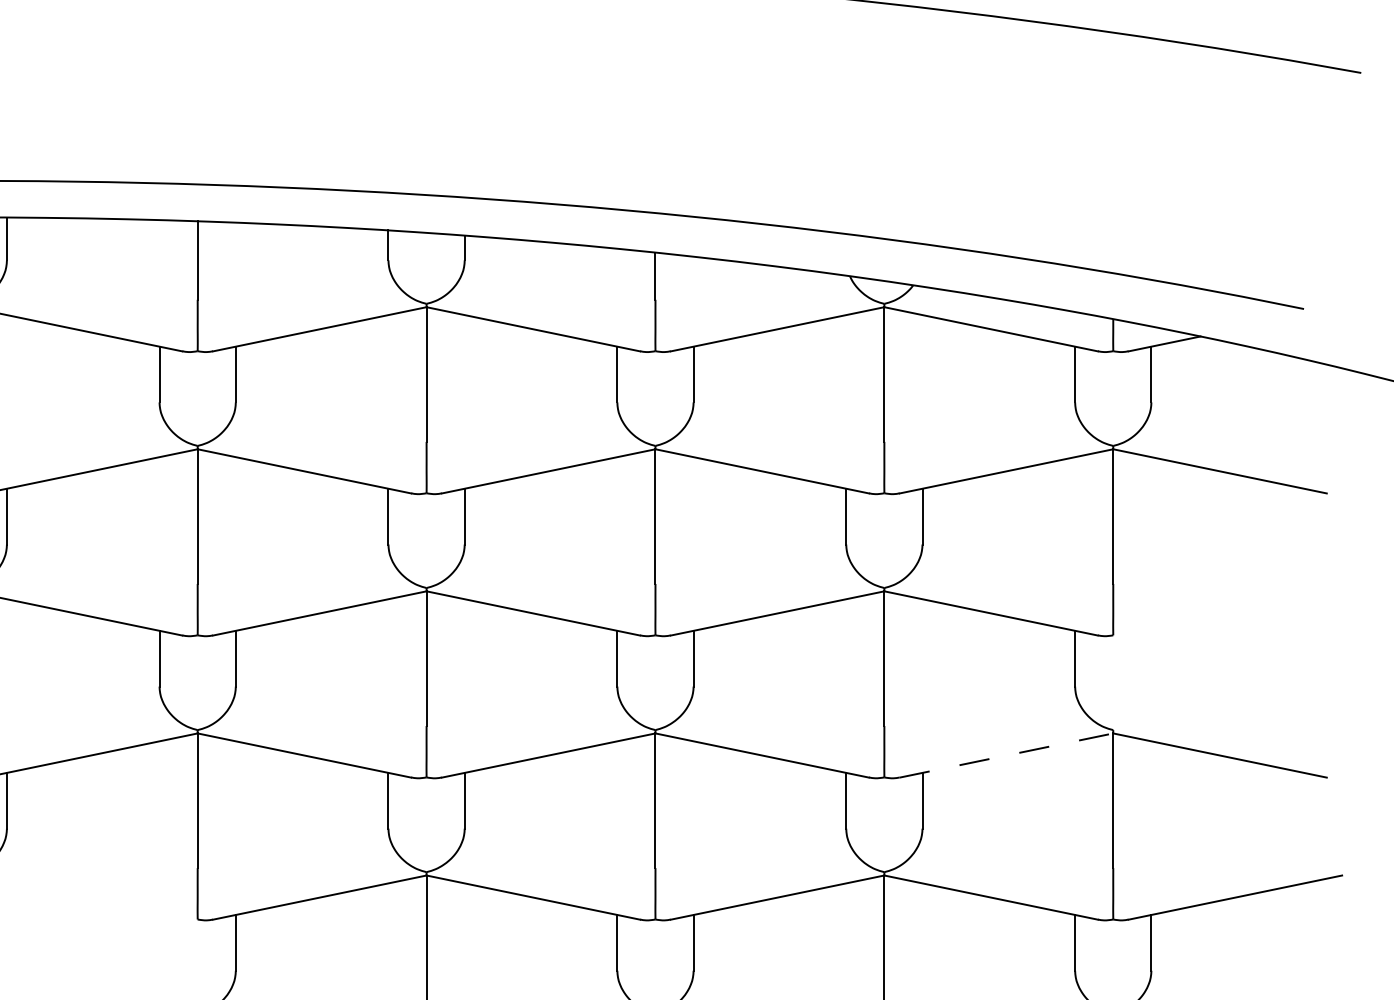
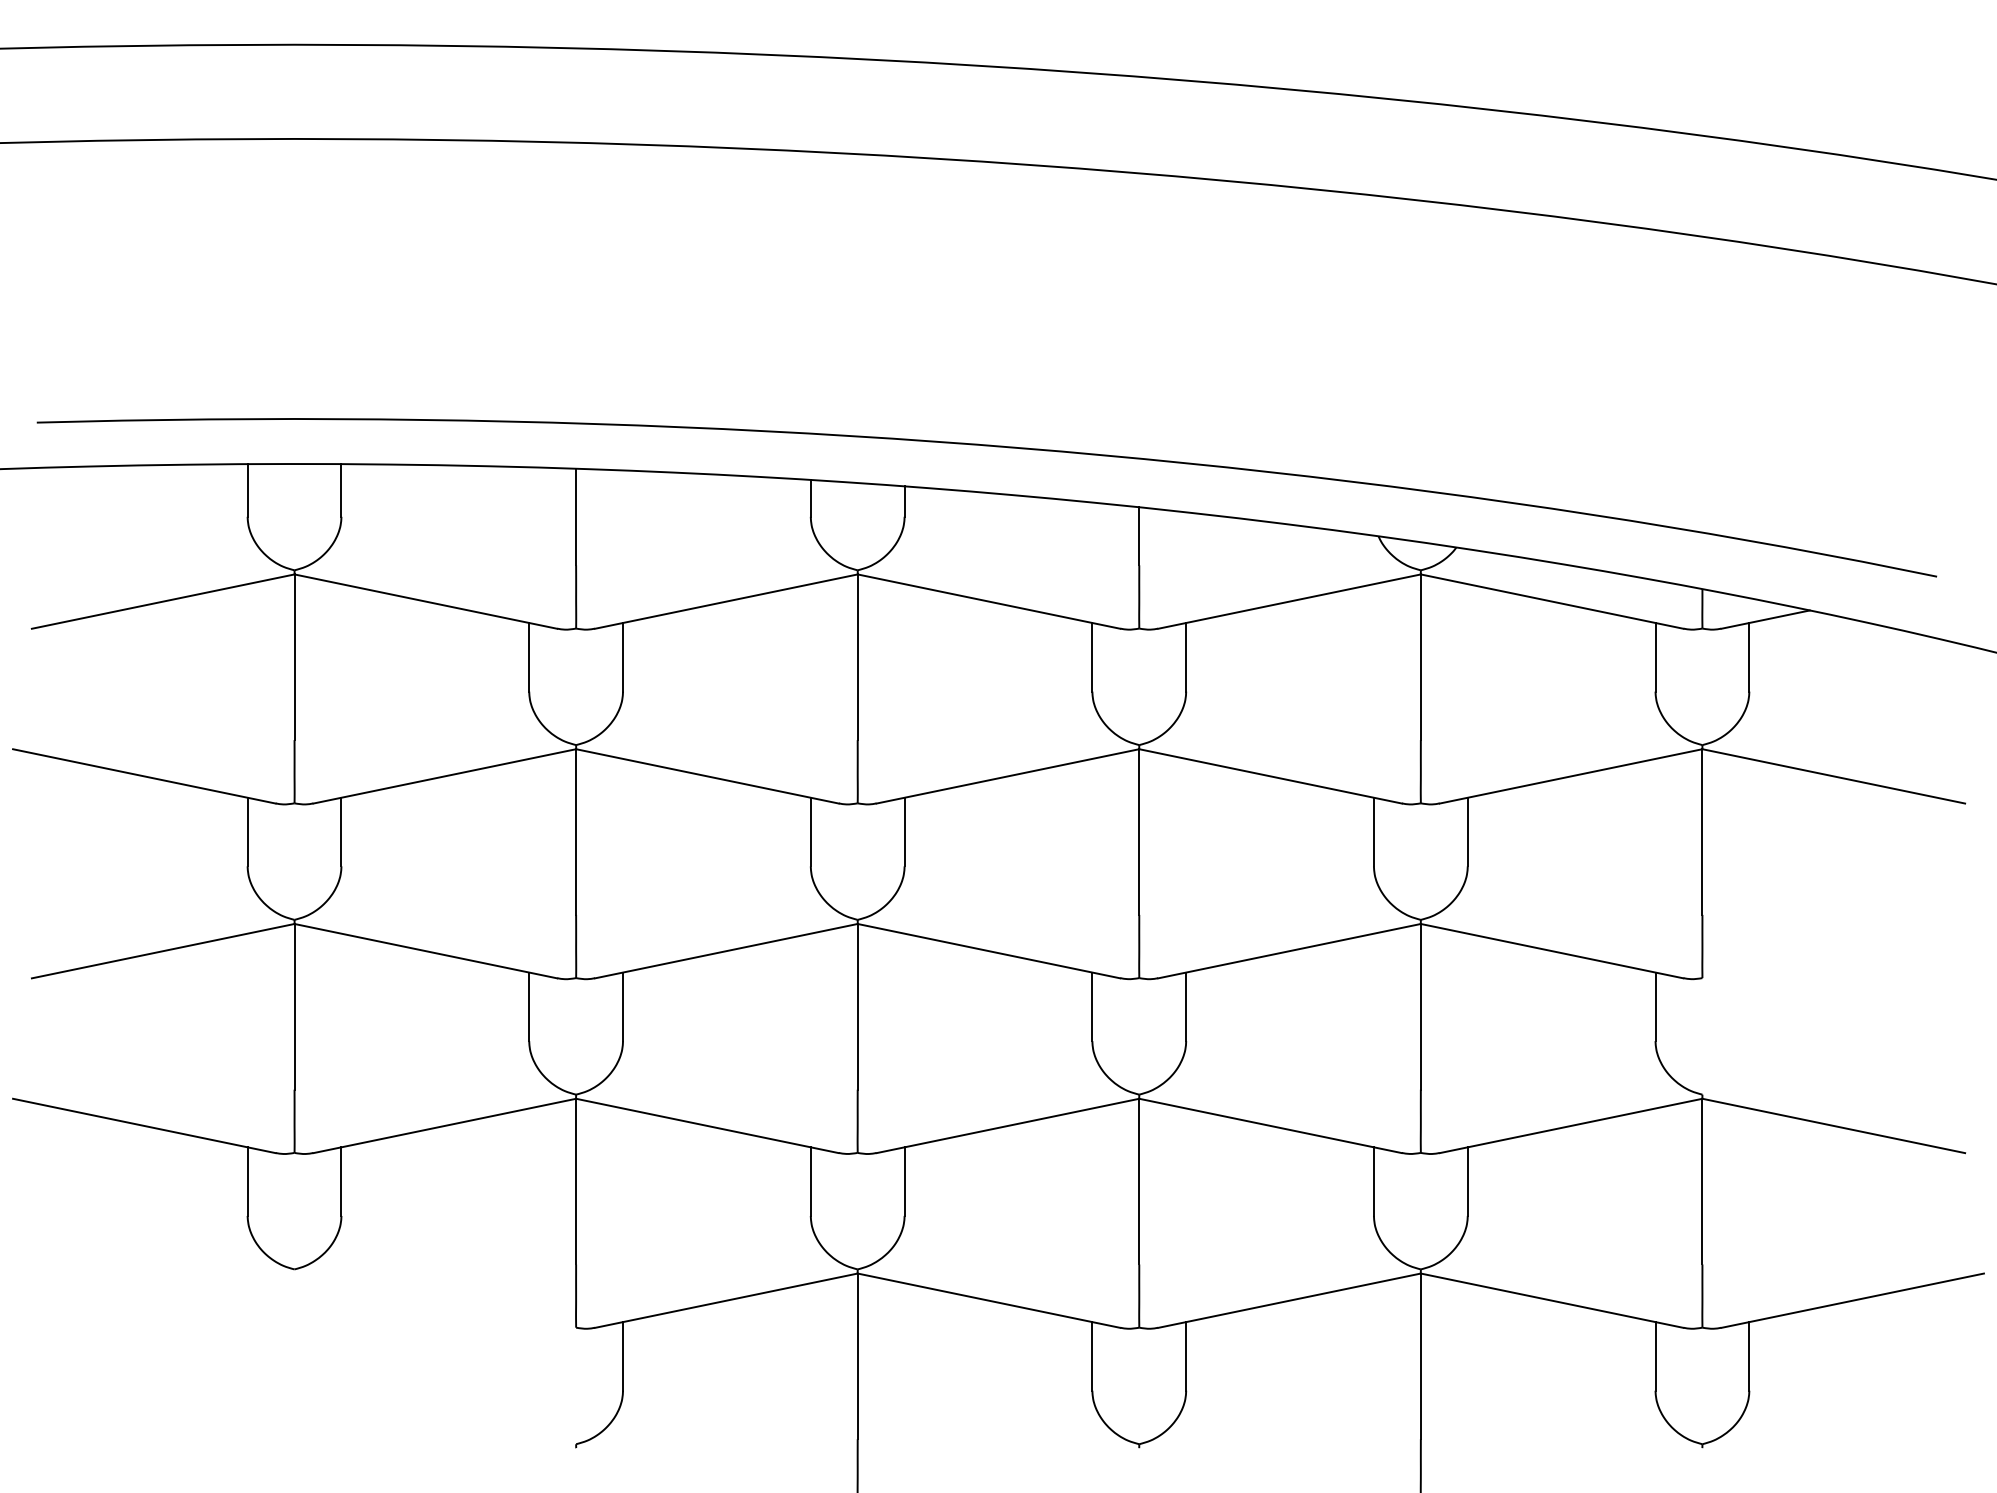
line: (1006, 755) -> (1571, 1125), dashed -> solid

